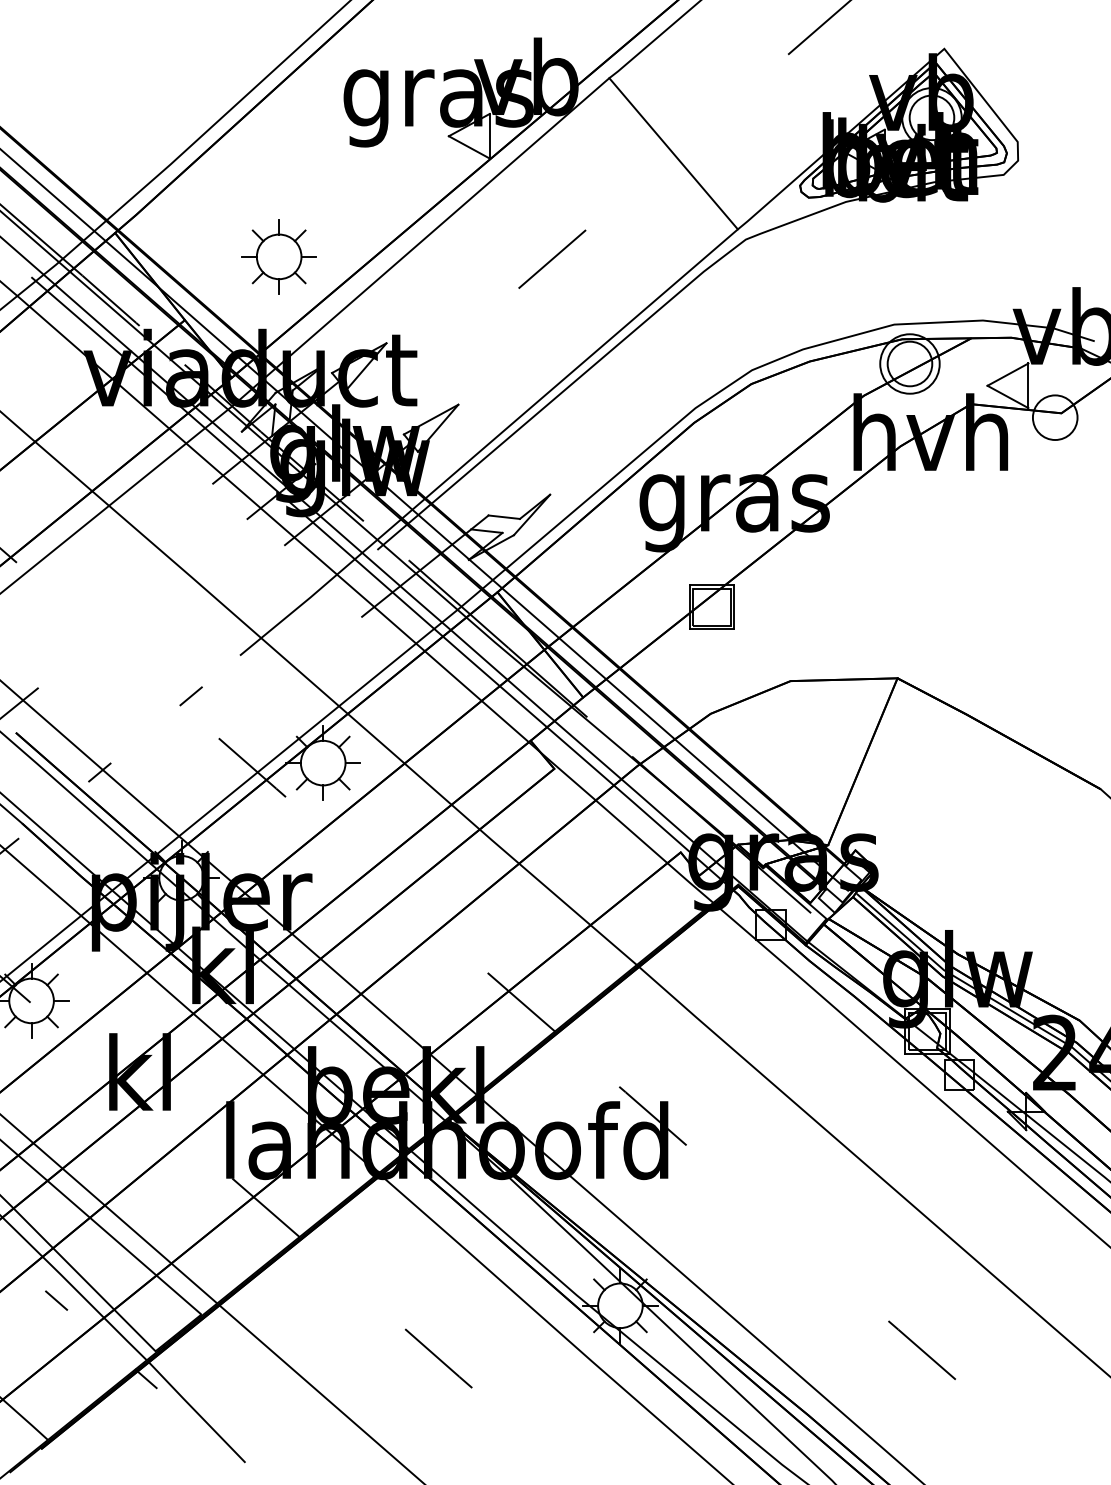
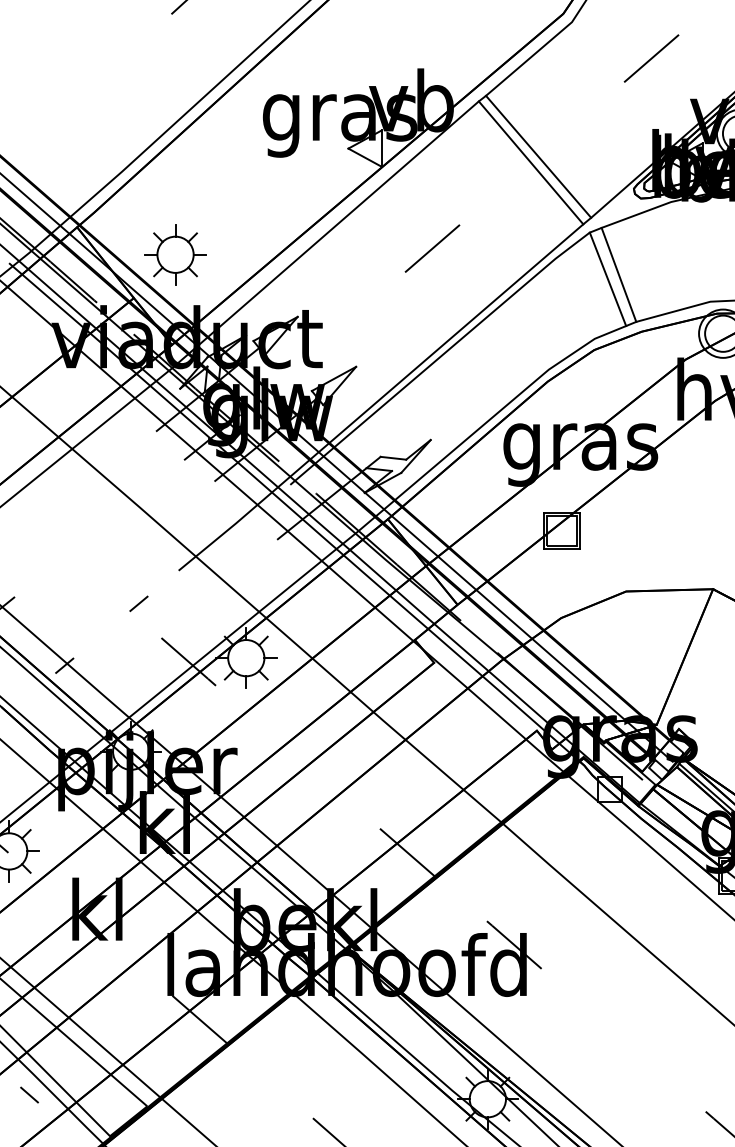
line: (682, 146) -> (538, 156), added
part: (278, 256) -> (174, 254), moved
line: (781, 291) -> (618, 274), added
line: (767, 296) -> (607, 278), added

